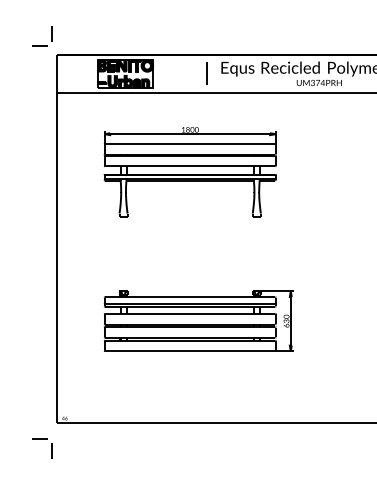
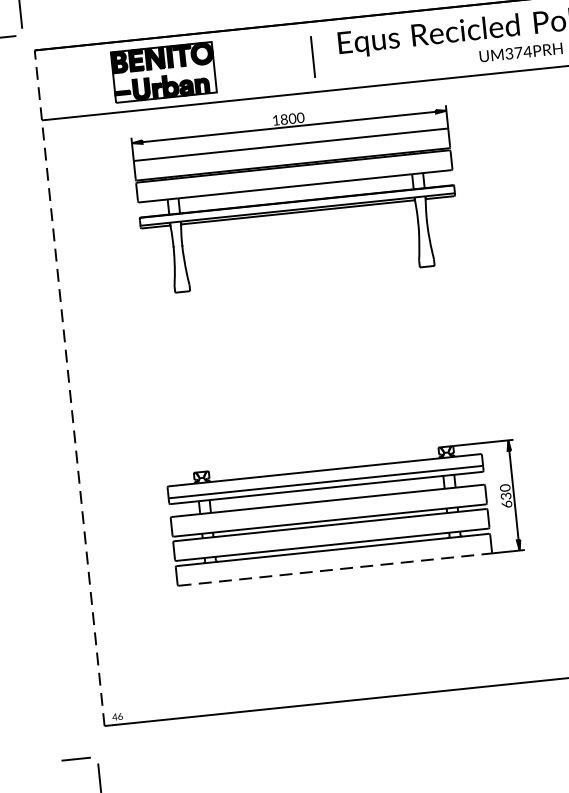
part: (189, 172) -> (295, 197), moved
line: (57, 238) -> (69, 387), solid -> dashed
line: (190, 351) -> (335, 569), solid -> dashed

